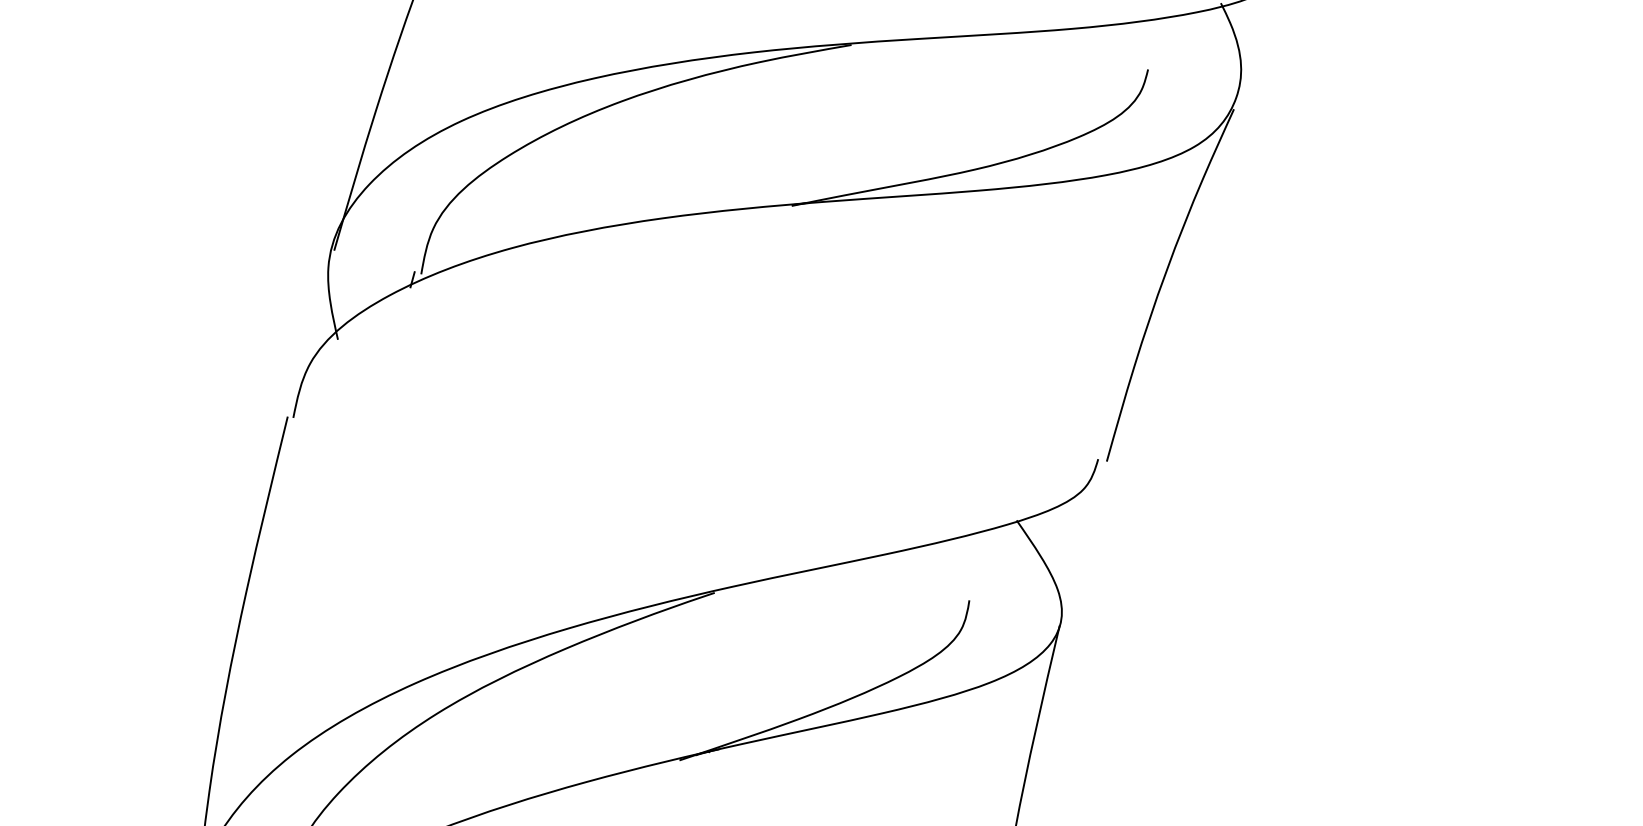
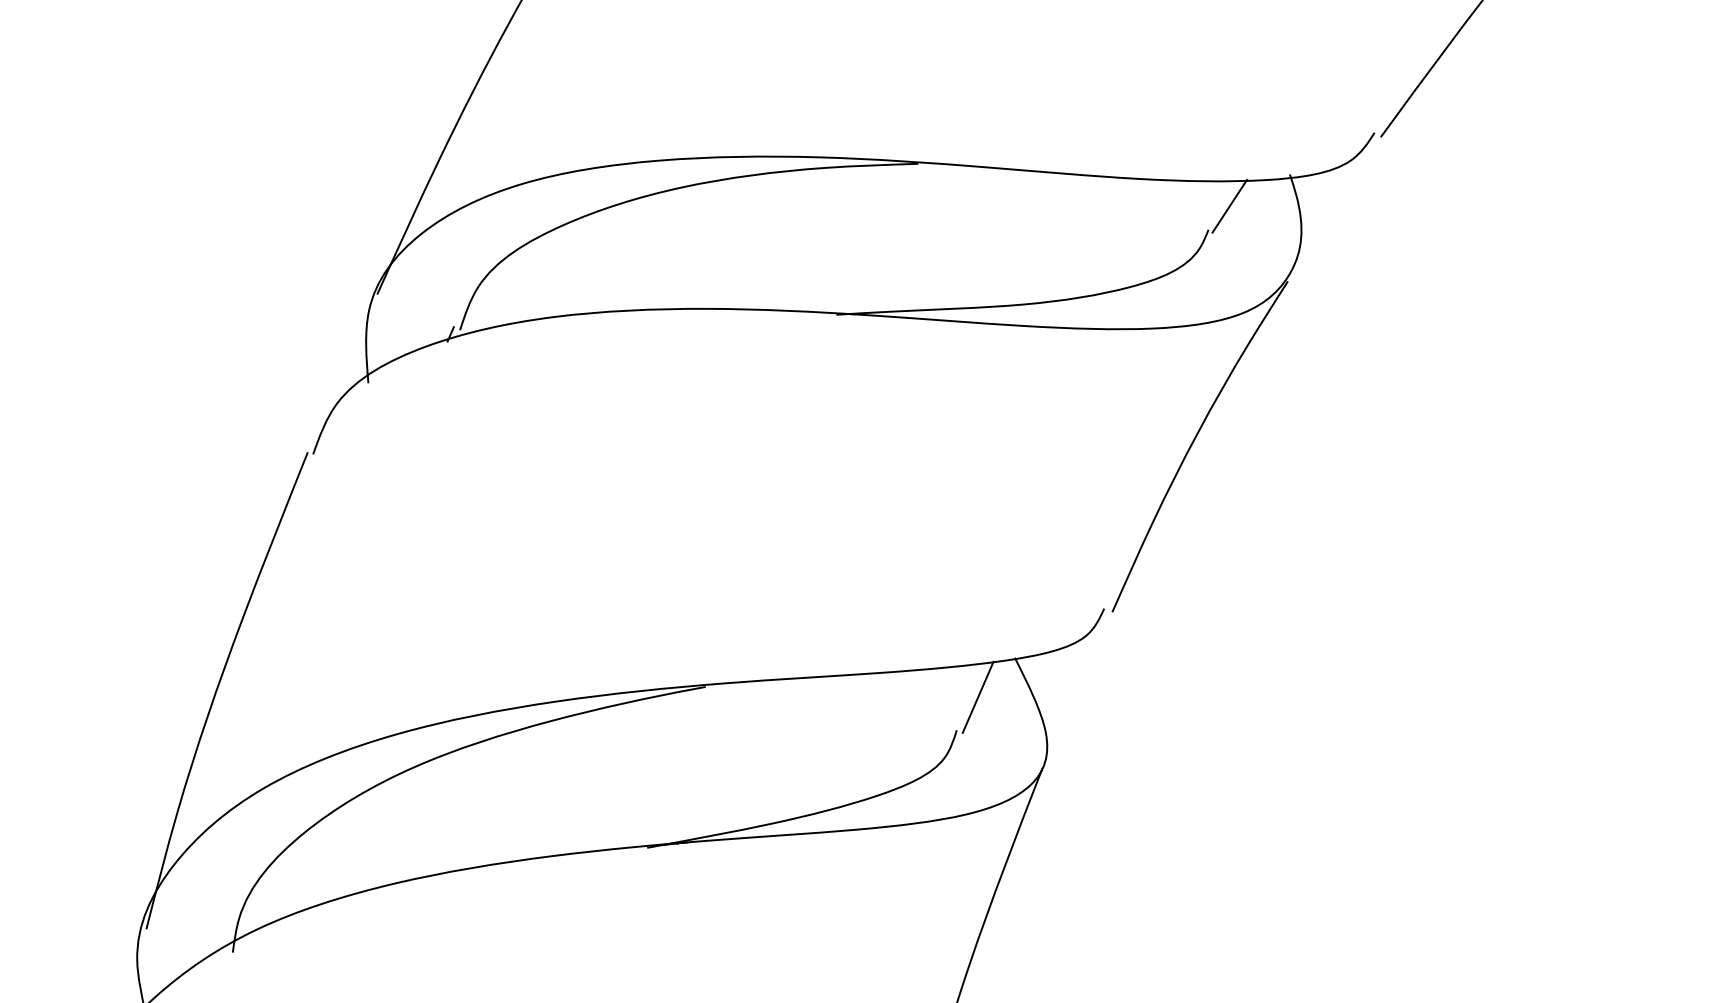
line: (1165, 42) -> (1229, 205), added
line: (985, 564) -> (977, 696), added

